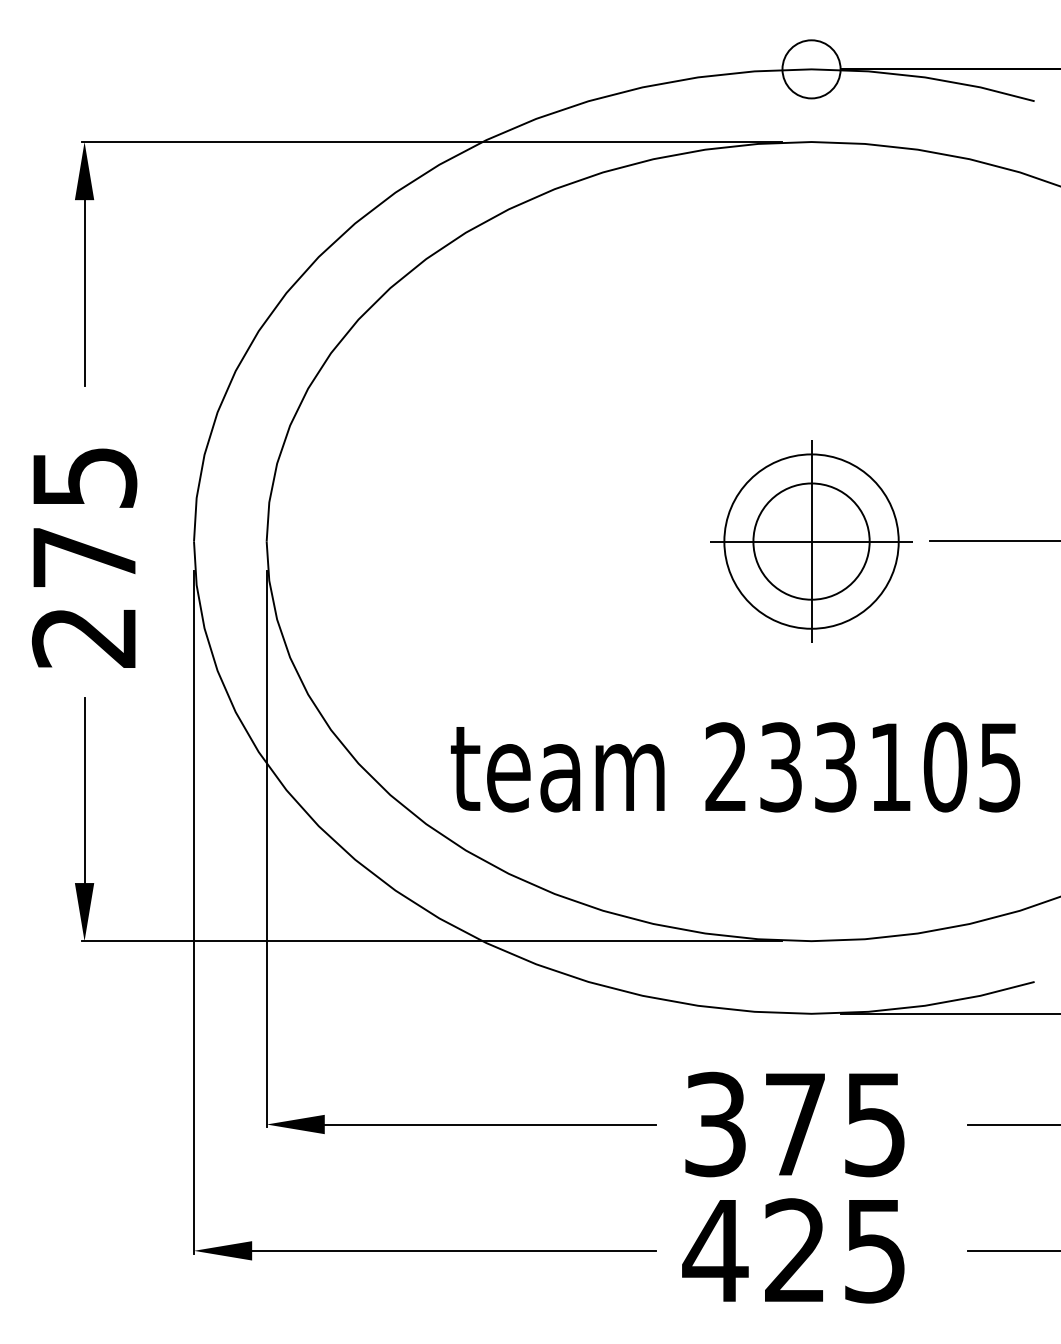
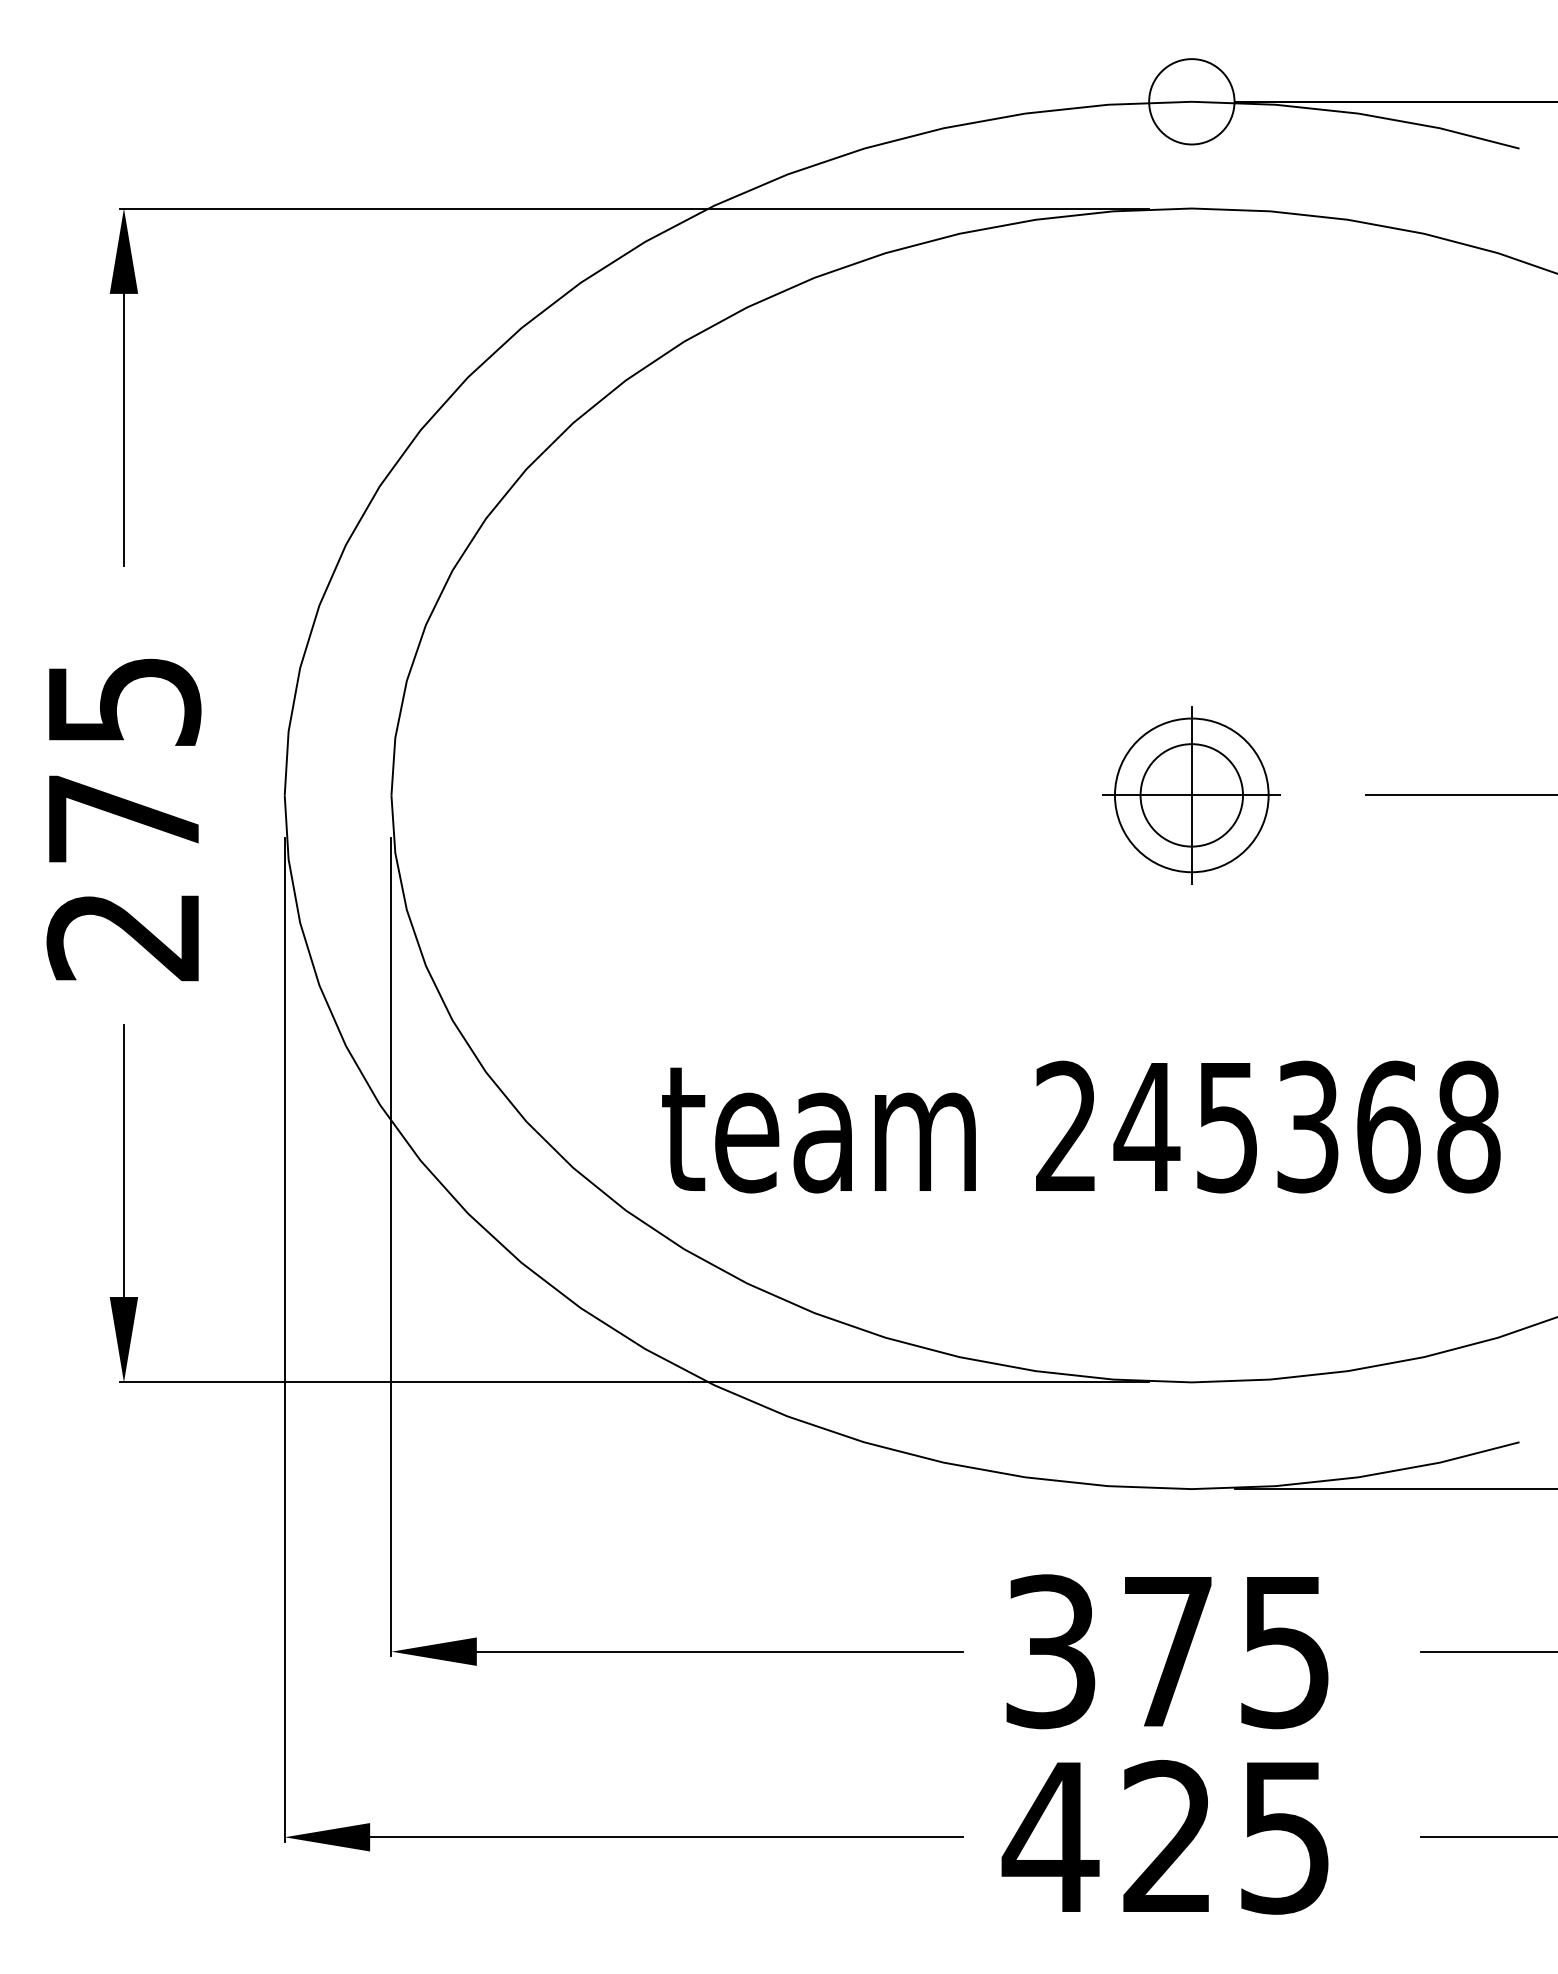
part: (811, 541) -> (1191, 795), size x0.6
text: (889, 767) -> (1306, 1127), 233105 -> 245368

